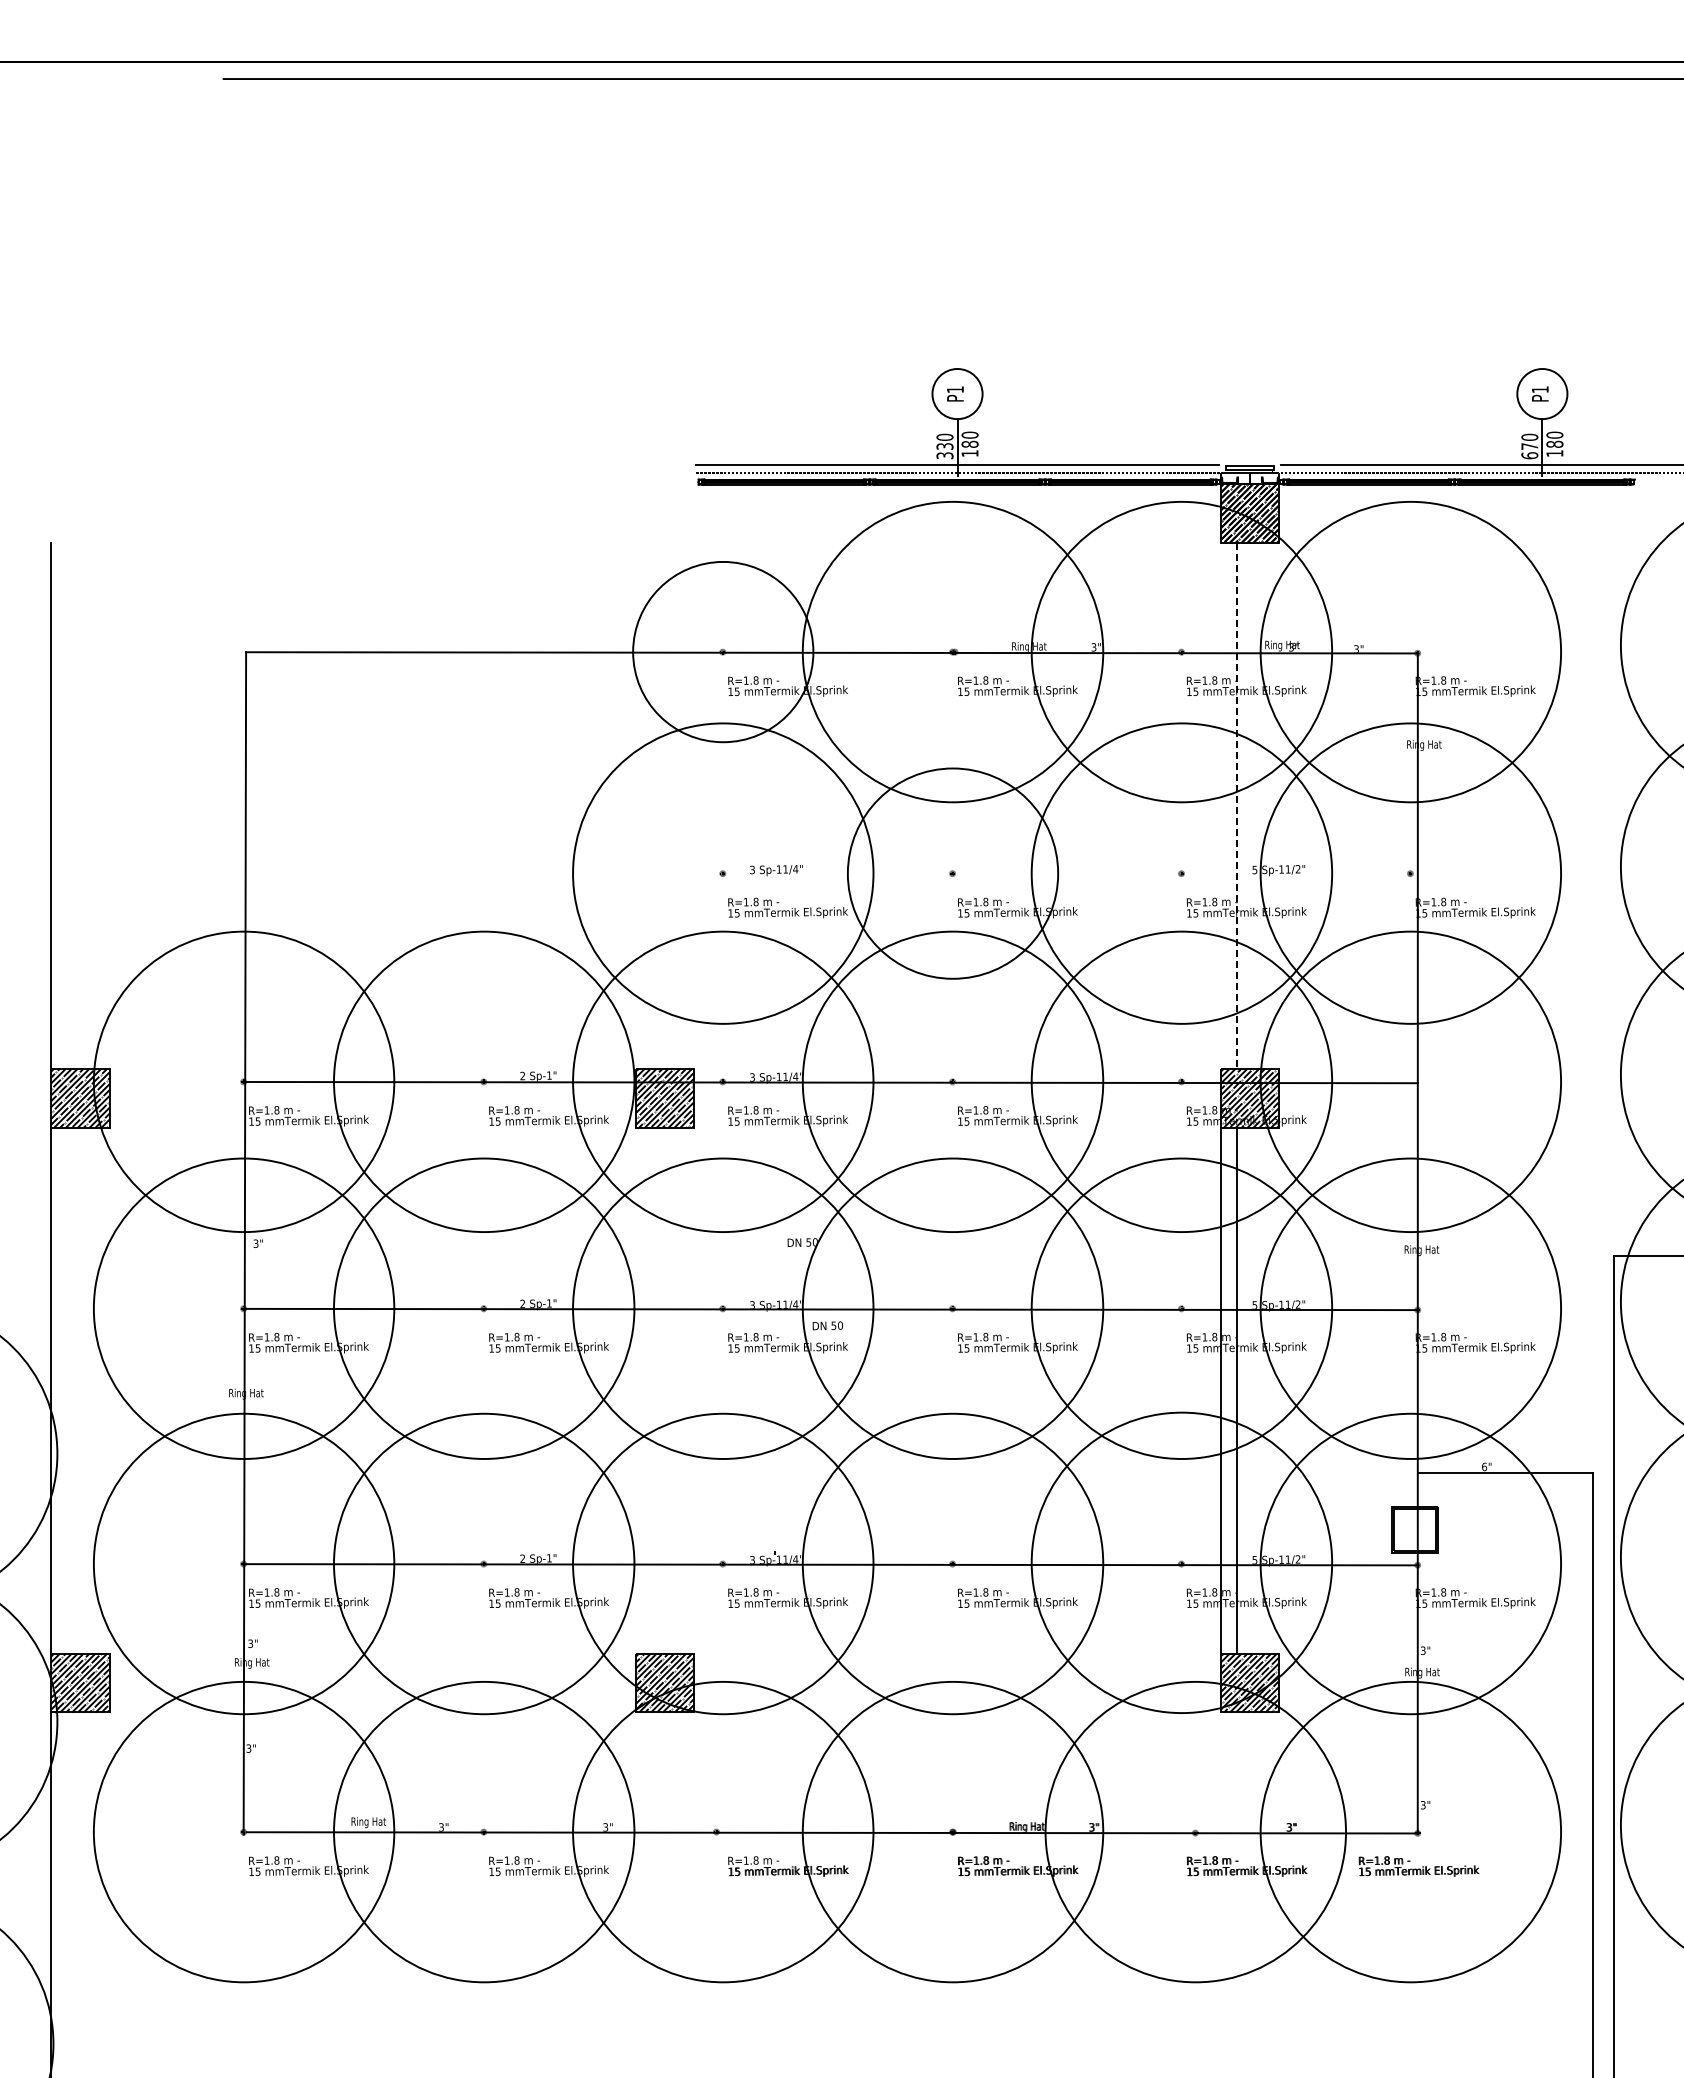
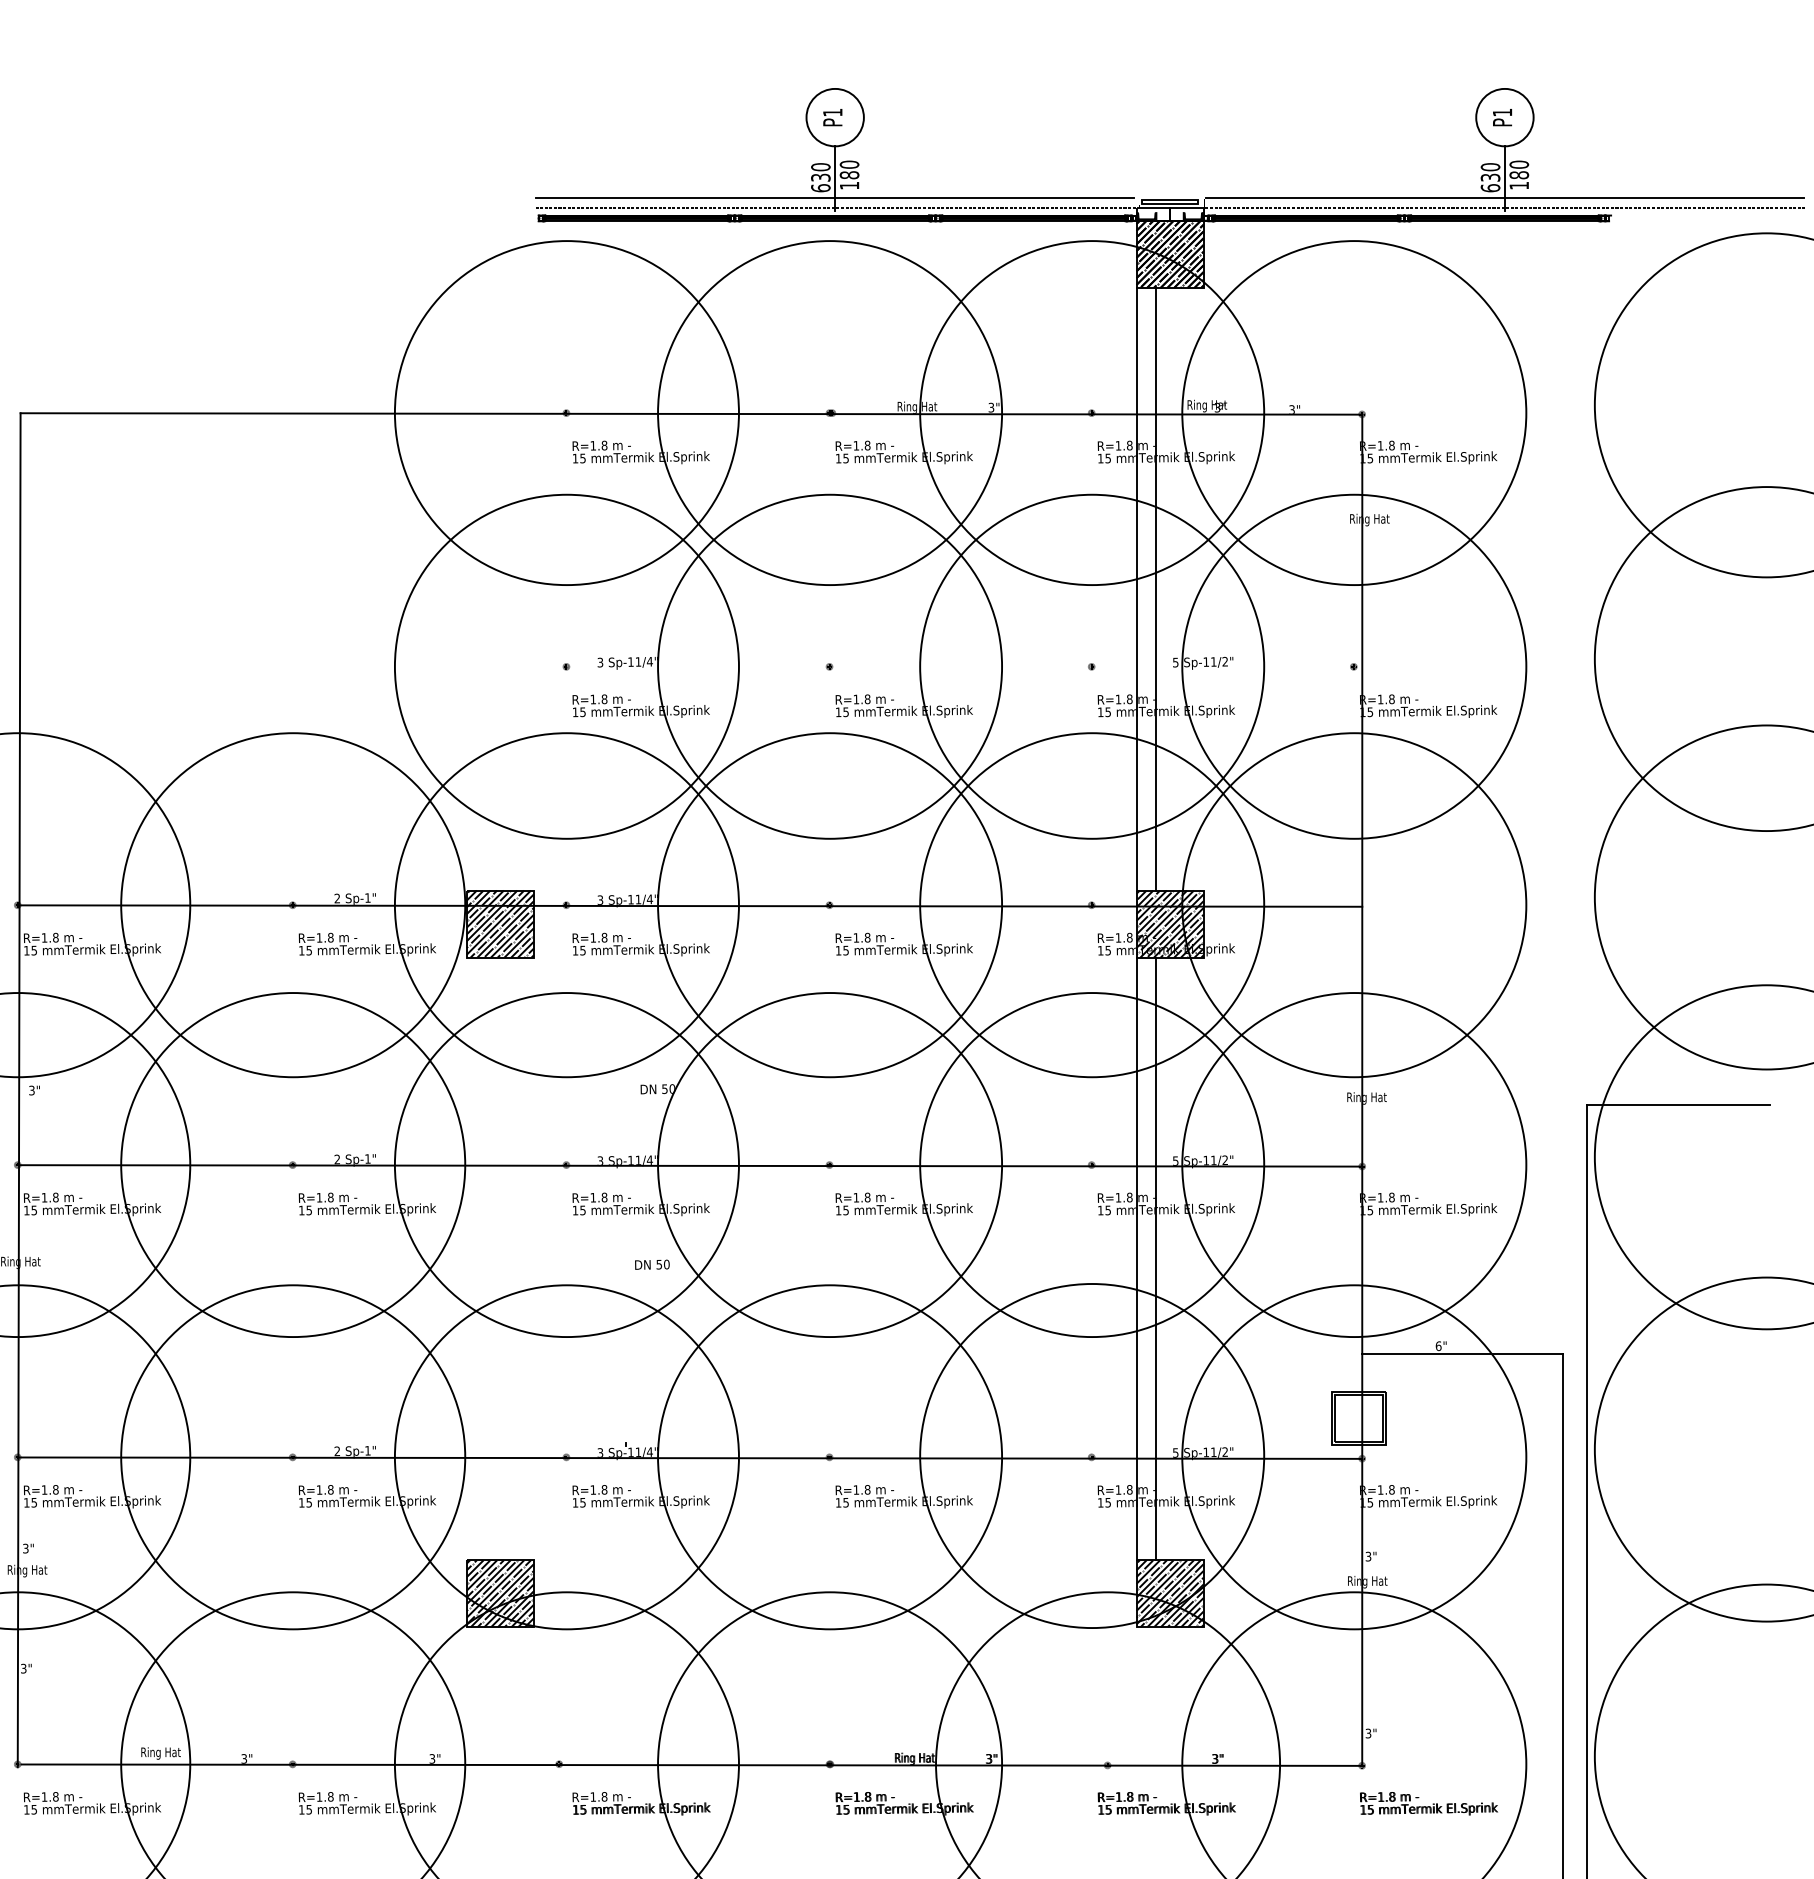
text: (1529, 446) -> (1490, 177), 670 -> 630
text: (944, 455) -> (820, 187), 330 -> 630
circle: (723, 651) -> (567, 412), size x1.67
line: (1220, 805) -> (1136, 588), added
line: (1237, 806) -> (1155, 589), dashed -> solid
circle: (952, 873) -> (829, 666), size x1.43
text: (827, 1325) -> (651, 1264), moved
text: (1418, 1866) -> (1428, 1803), moved

